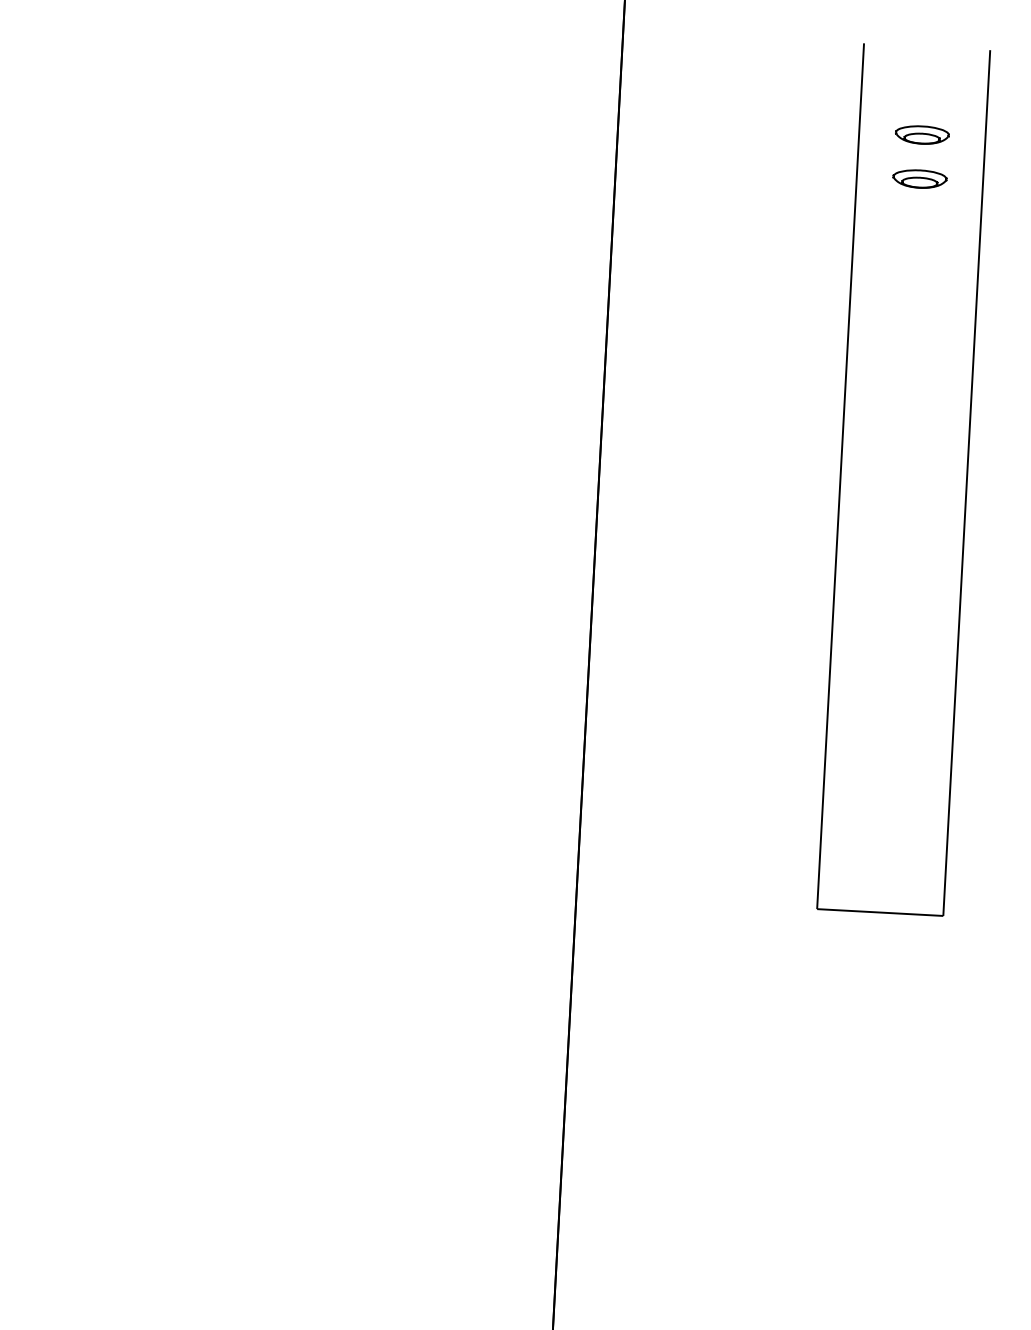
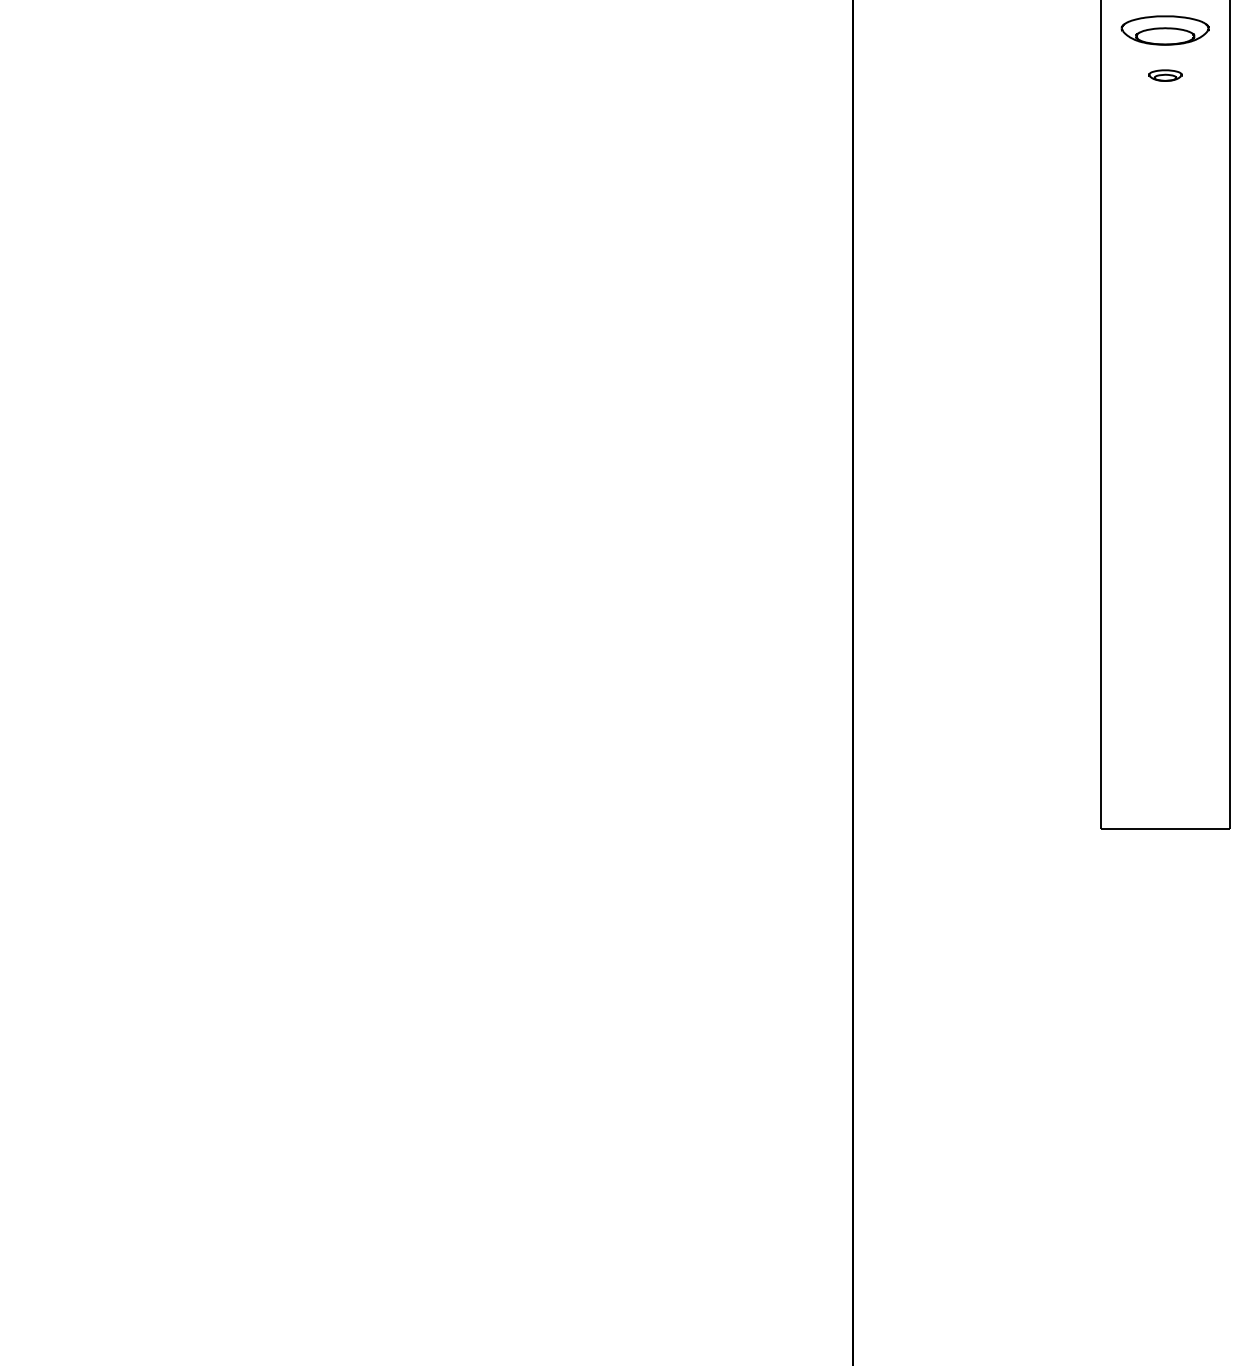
part: (922, 135) -> (1165, 30), size x1.6
part: (920, 178) -> (1165, 75), size x0.6

